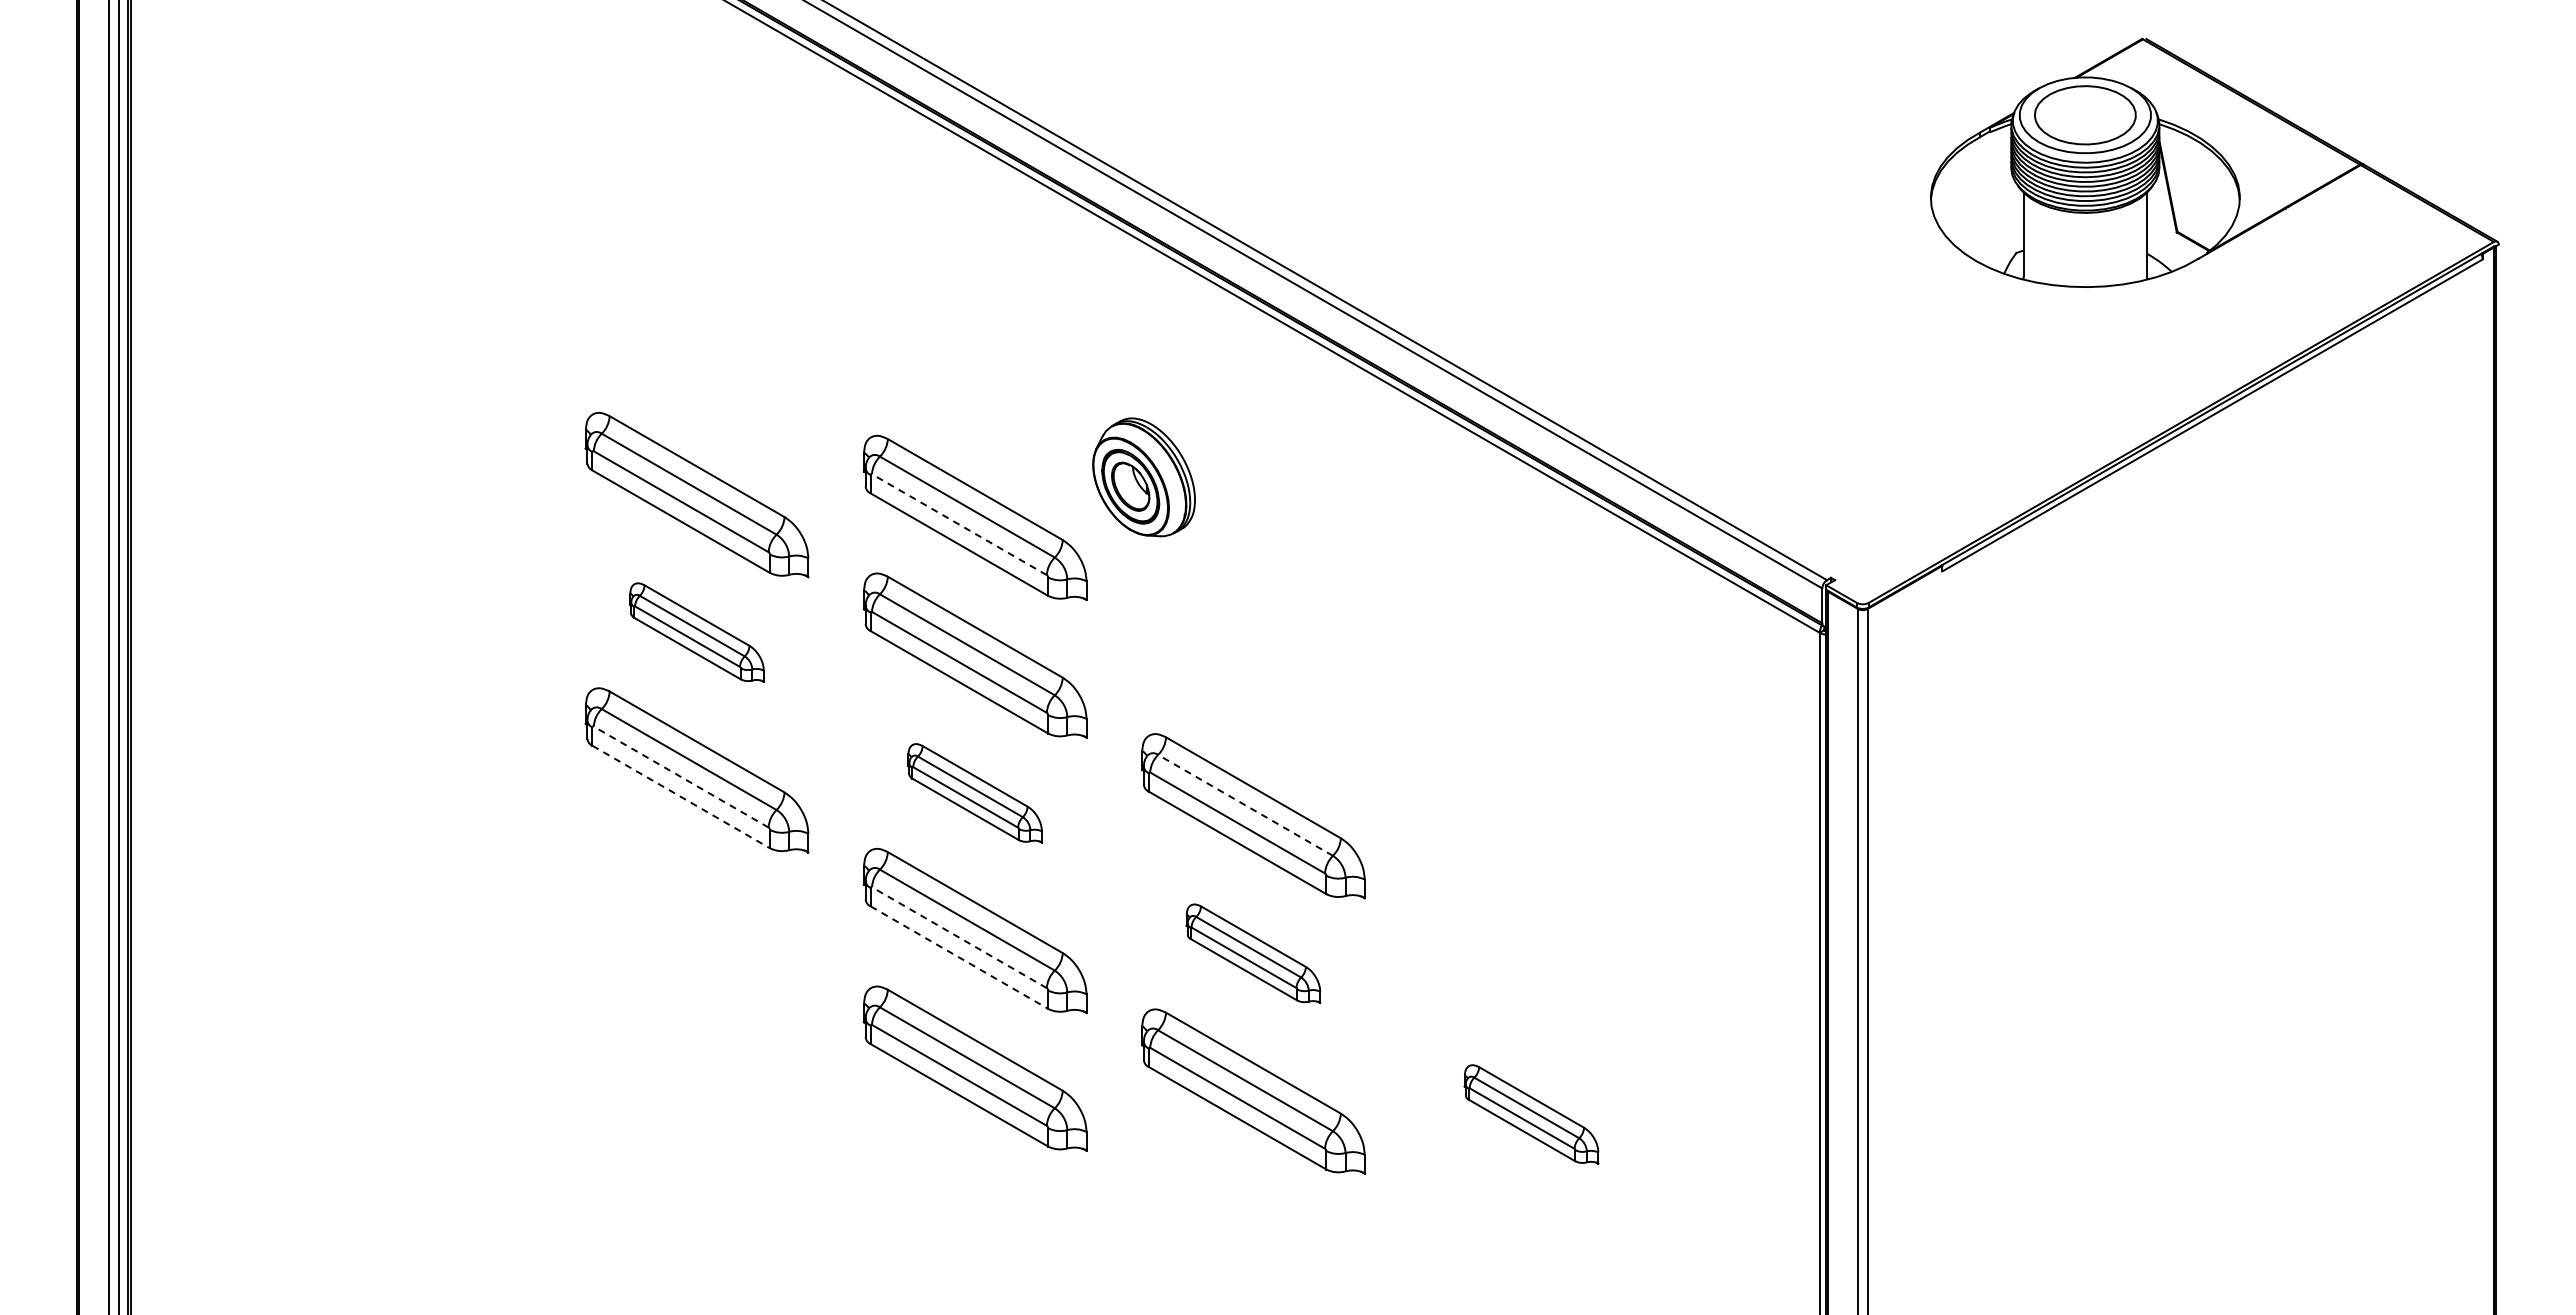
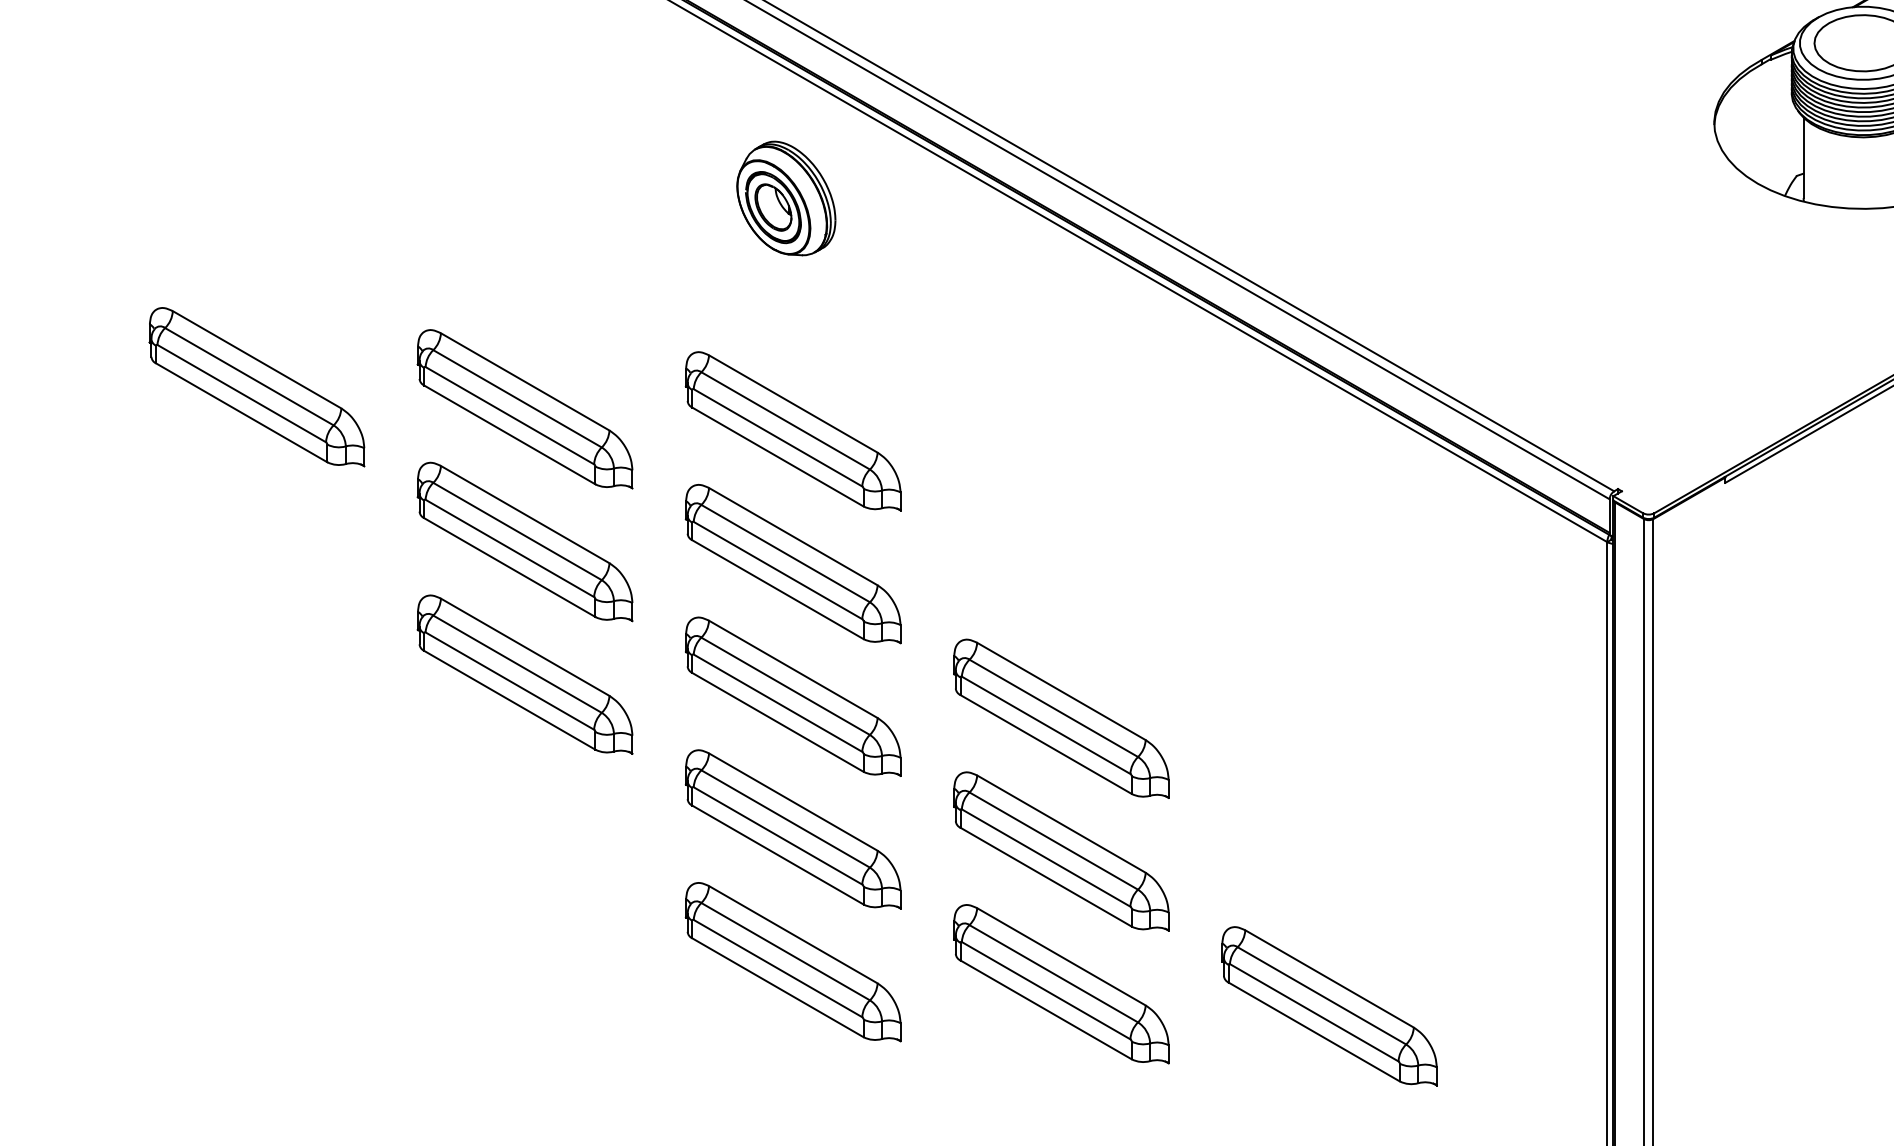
part: (418, 472) -> (256, 387), added
part: (1143, 477) -> (785, 198), moved
line: (959, 524) -> (778, 437), dashed -> solid
part: (696, 632) -> (524, 541), size x1.67
line: (681, 777) -> (510, 681), dashed -> solid
part: (974, 793) -> (792, 696), size x1.67
line: (681, 797) -> (510, 700), dashed -> solid
line: (1245, 805) -> (1053, 708), dashed -> solid
line: (959, 937) -> (778, 835), dashed -> solid
part: (1253, 953) -> (1061, 851), size x1.67
line: (959, 957) -> (778, 854), dashed -> solid
part: (1531, 1114) -> (1329, 1006), size x1.67

